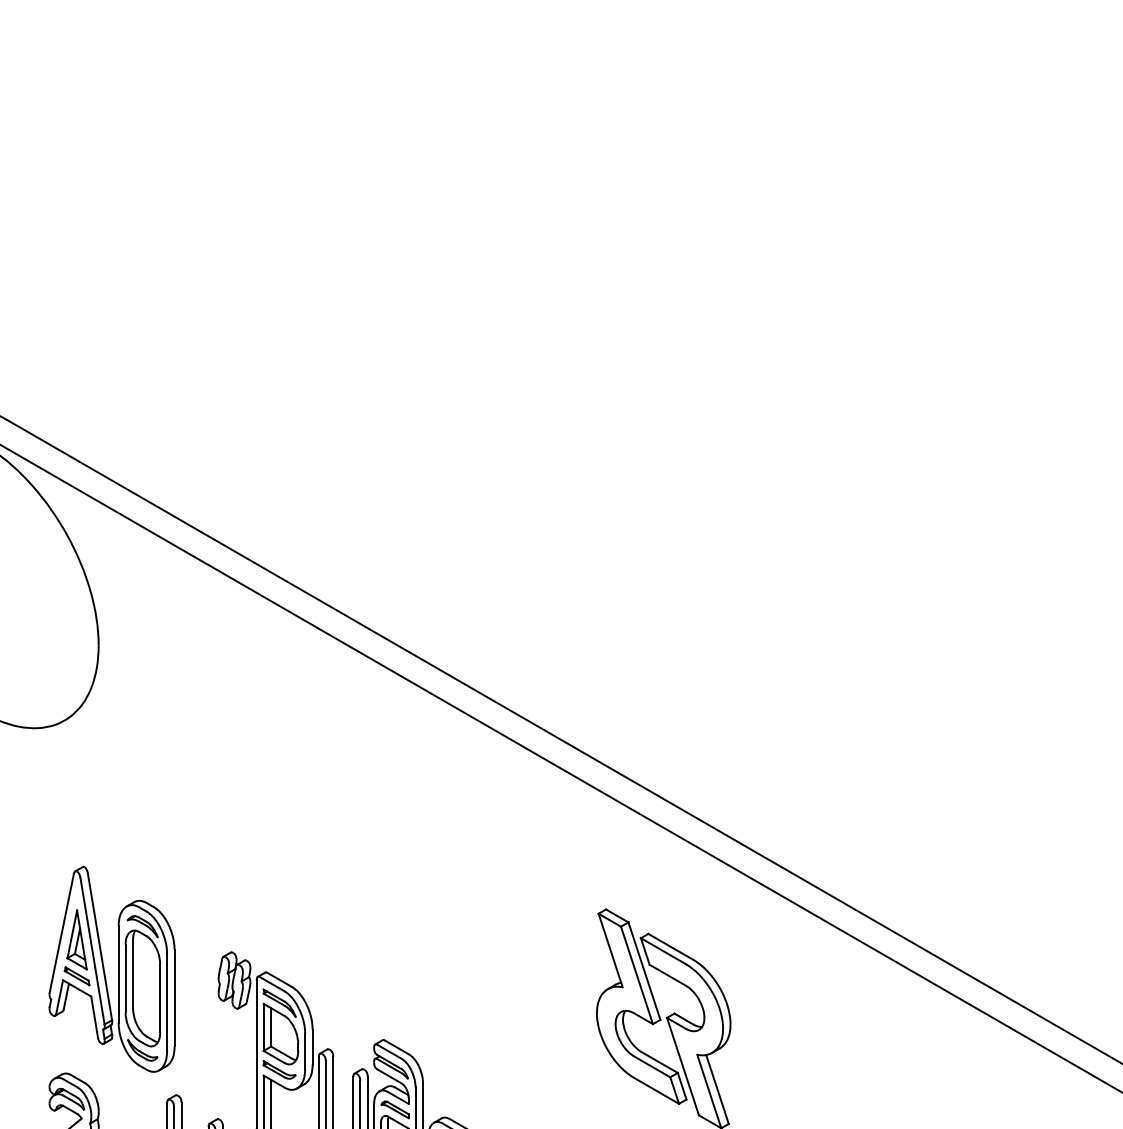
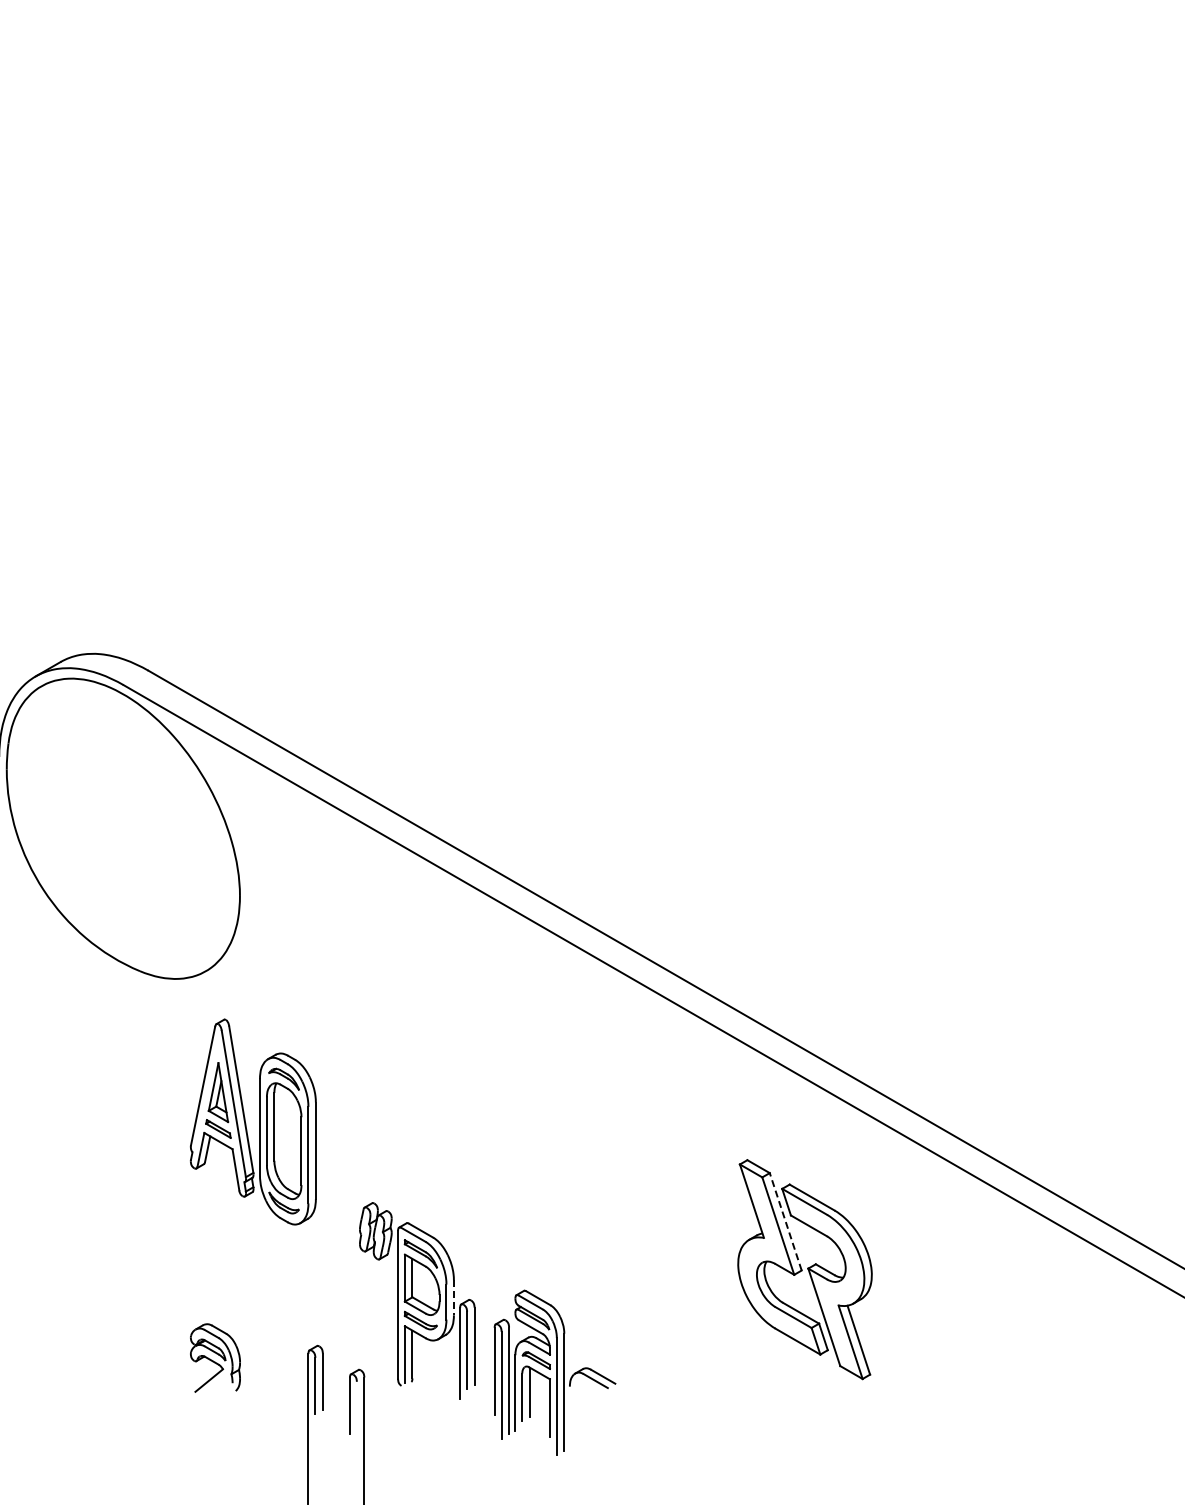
part: (112, 968) -> (253, 1121), moved
line: (644, 970) -> (785, 1221), solid -> dashed
line: (312, 1046) -> (453, 1297), solid -> dashed

